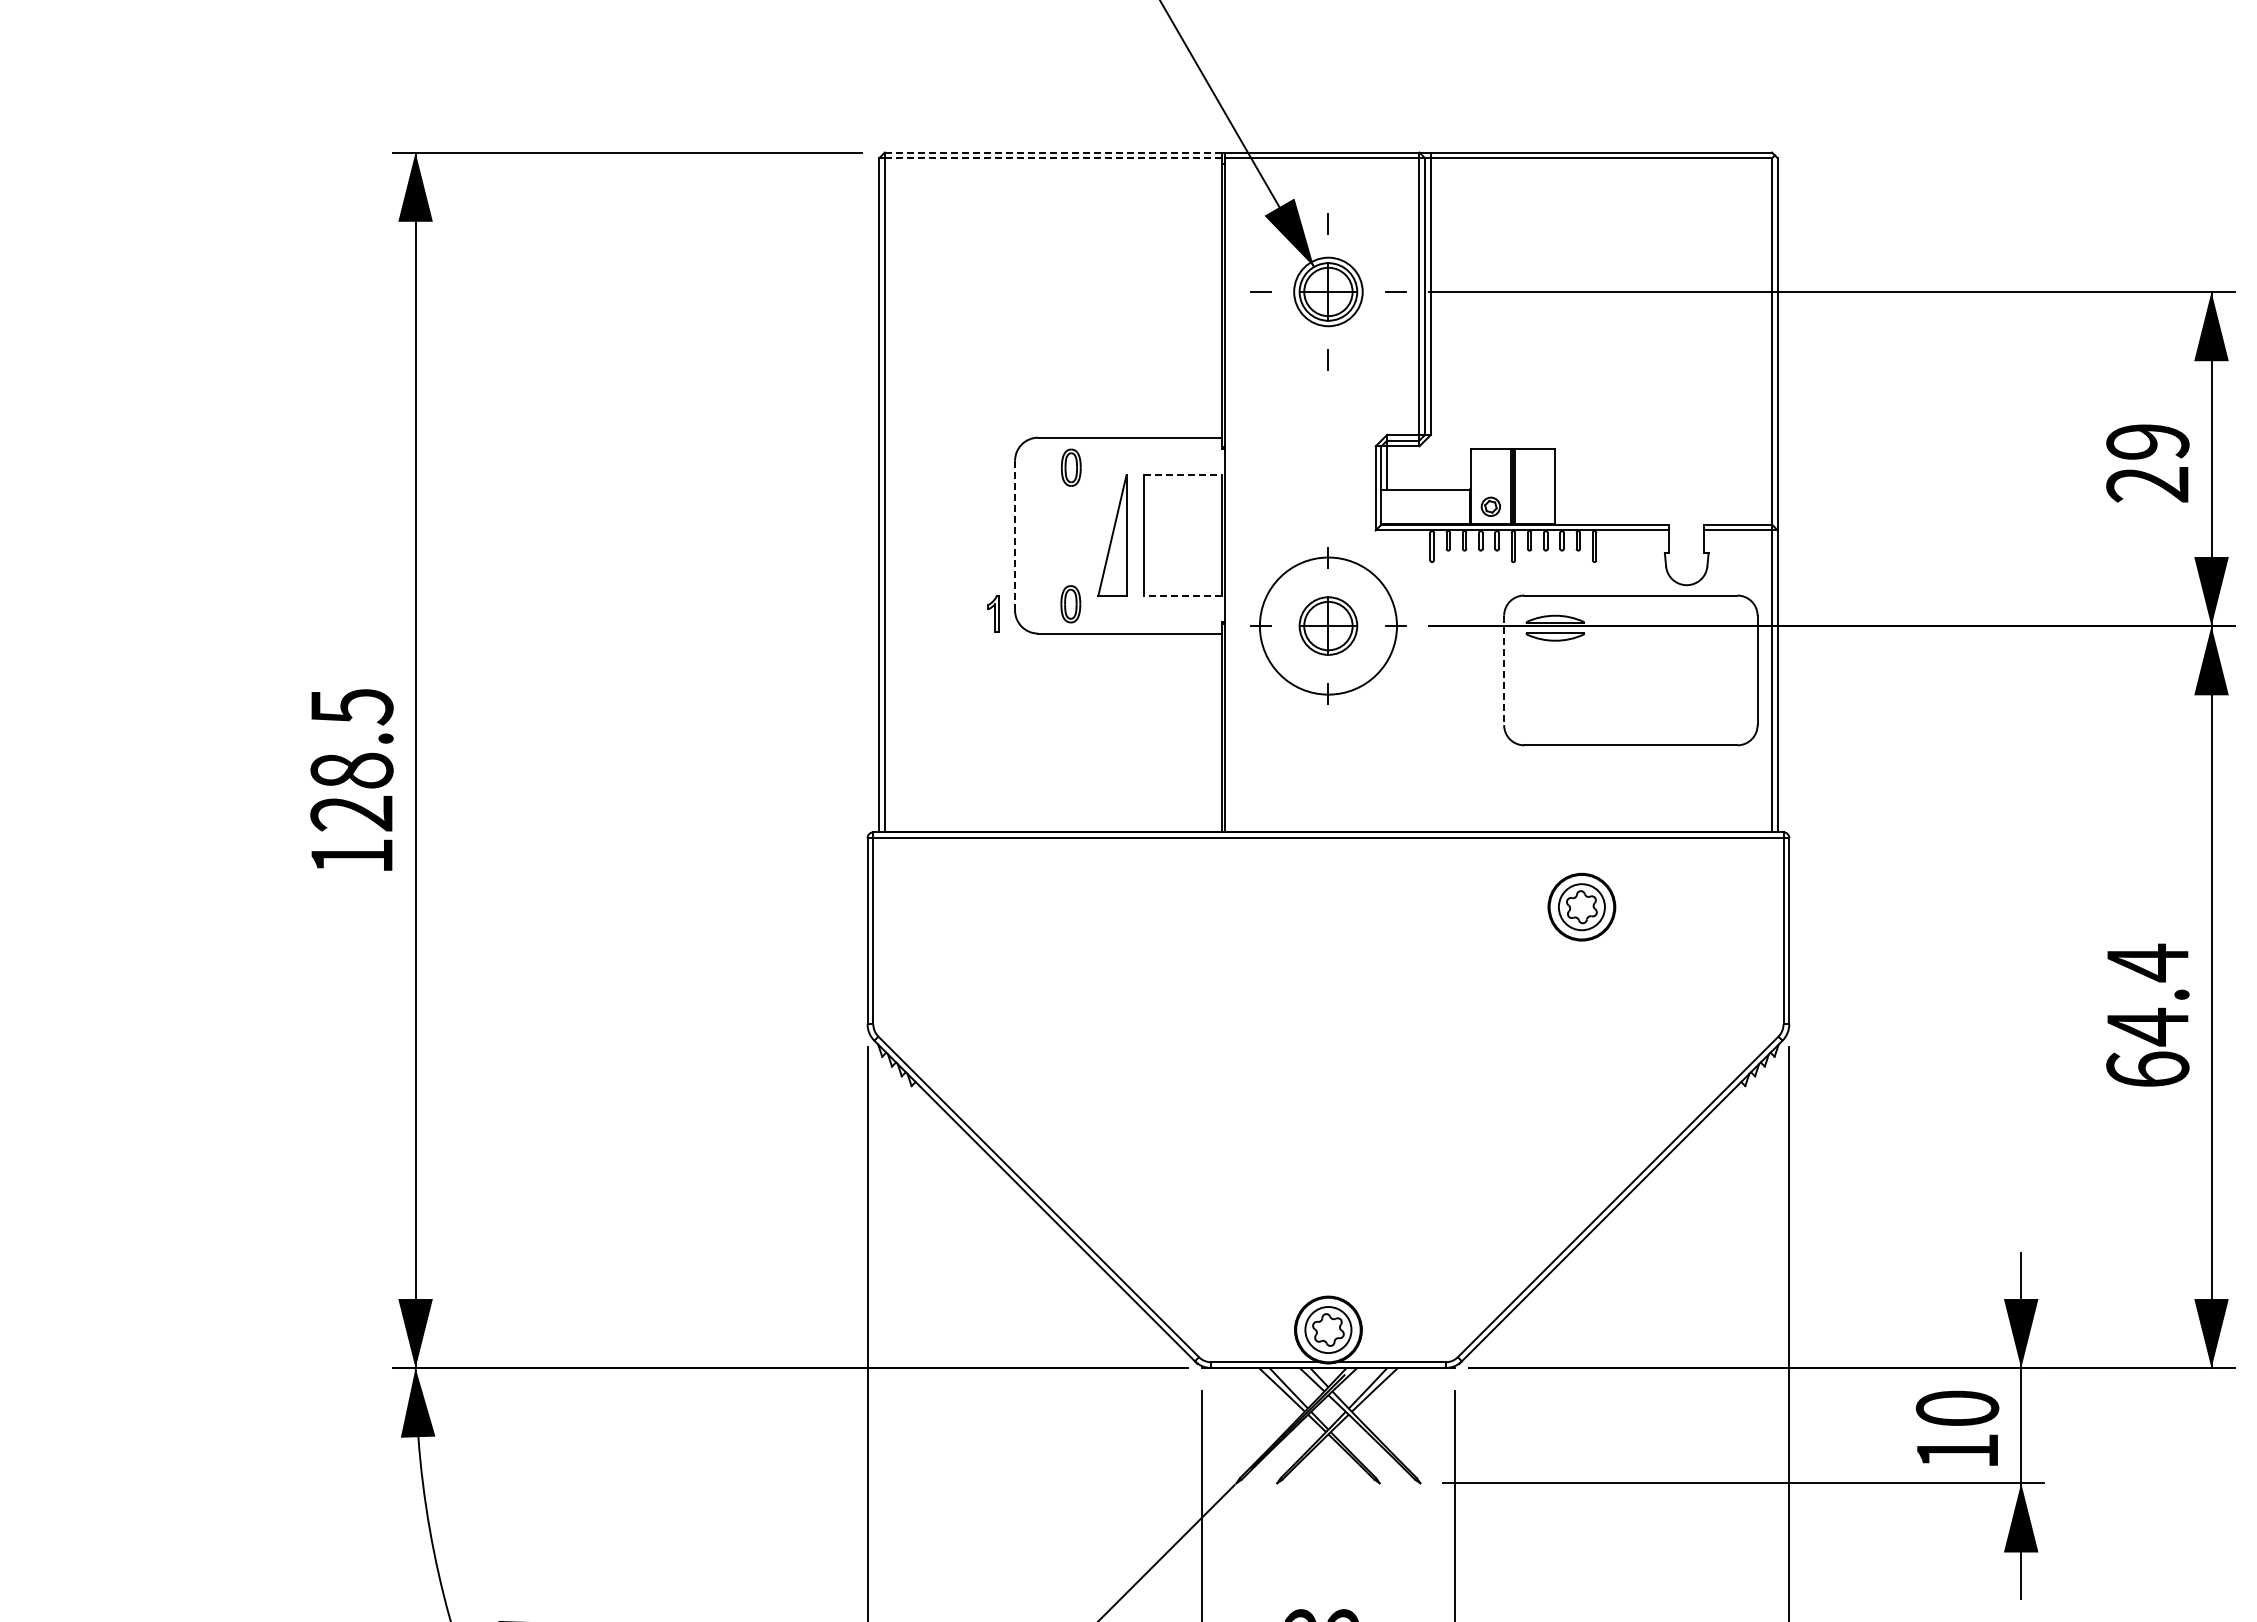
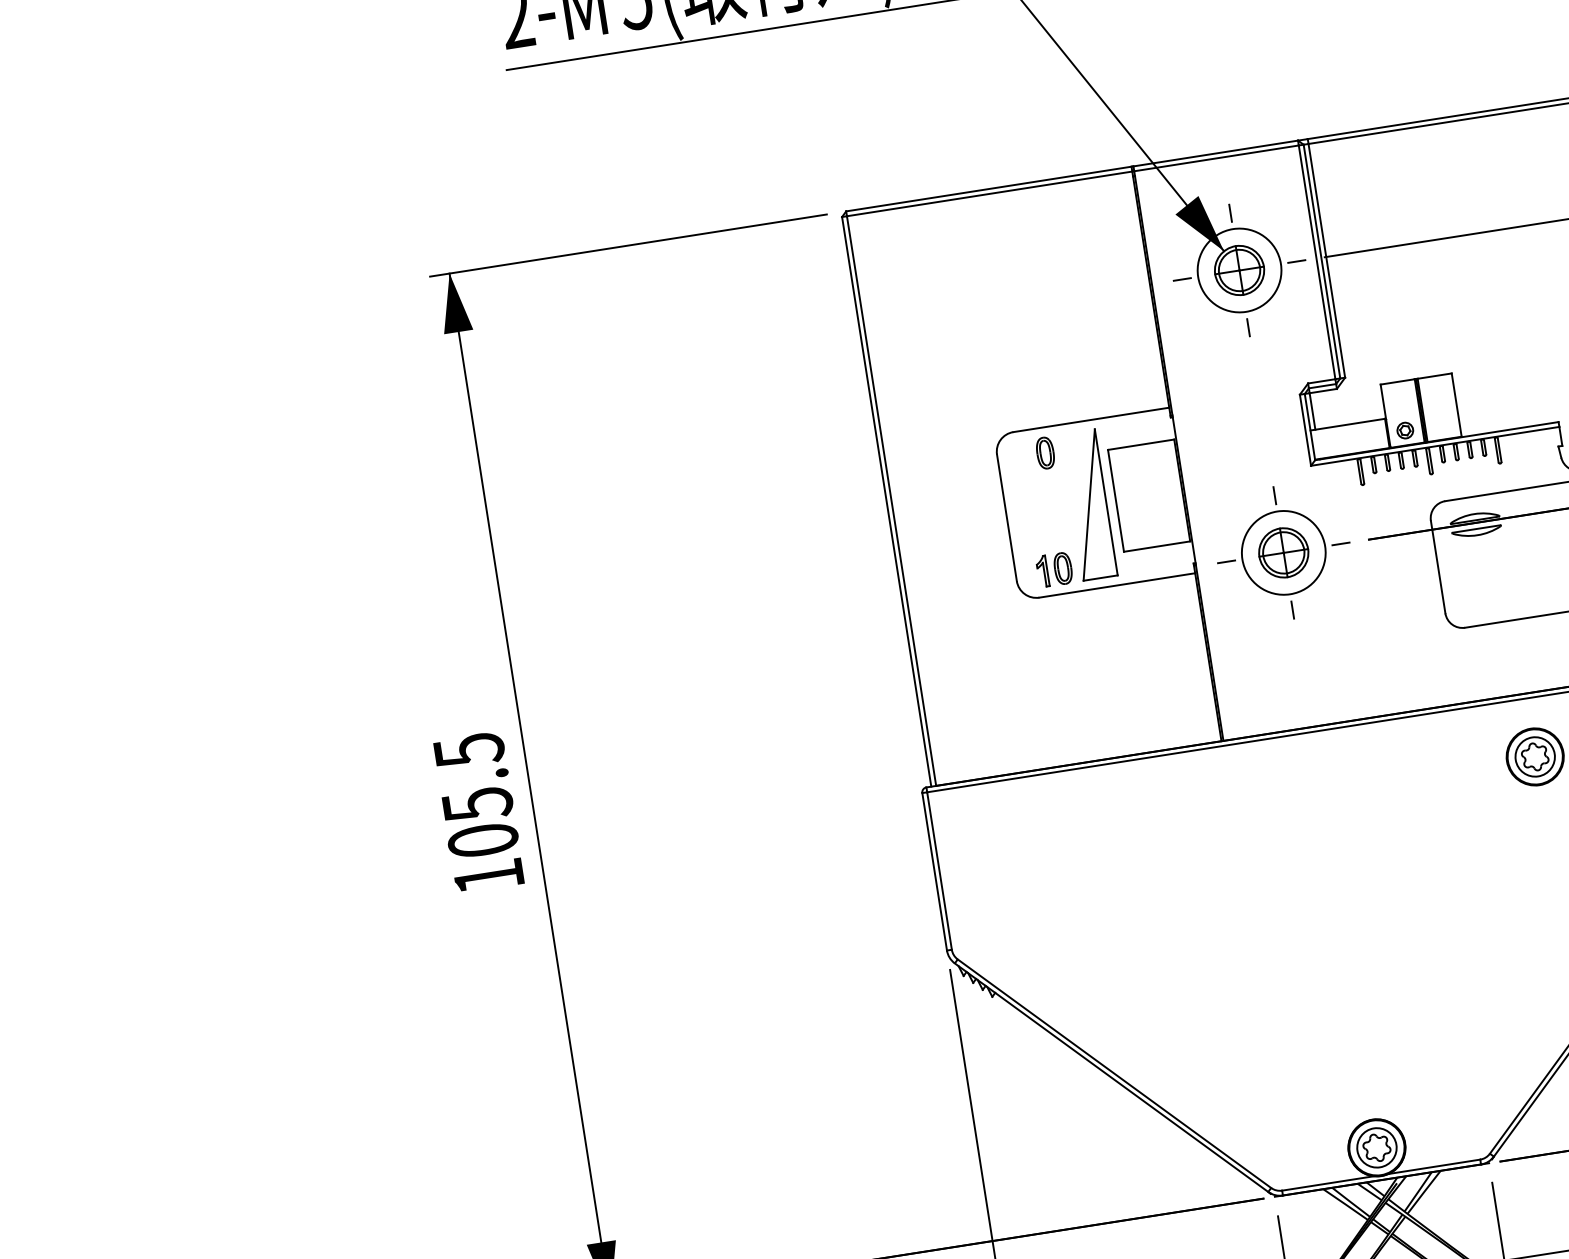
line: (1053, 152) -> (988, 189), dashed -> solid
line: (1053, 158) -> (989, 194), dashed -> solid
circle: (1328, 291) -> (1239, 270), size x1.43
line: (1183, 475) -> (1141, 444), dashed -> solid
line: (1015, 535) -> (1007, 517), dashed -> solid
part: (1112, 535) -> (1089, 504), size x1.43
line: (1182, 595) -> (1156, 546), dashed -> solid
part: (993, 613) -> (1042, 571), moved
circle: (1328, 626) -> (1283, 553), size x0.71
line: (1504, 670) -> (1438, 567), dashed -> solid
text: (351, 791) -> (479, 822), 128.5 -> 105.5

